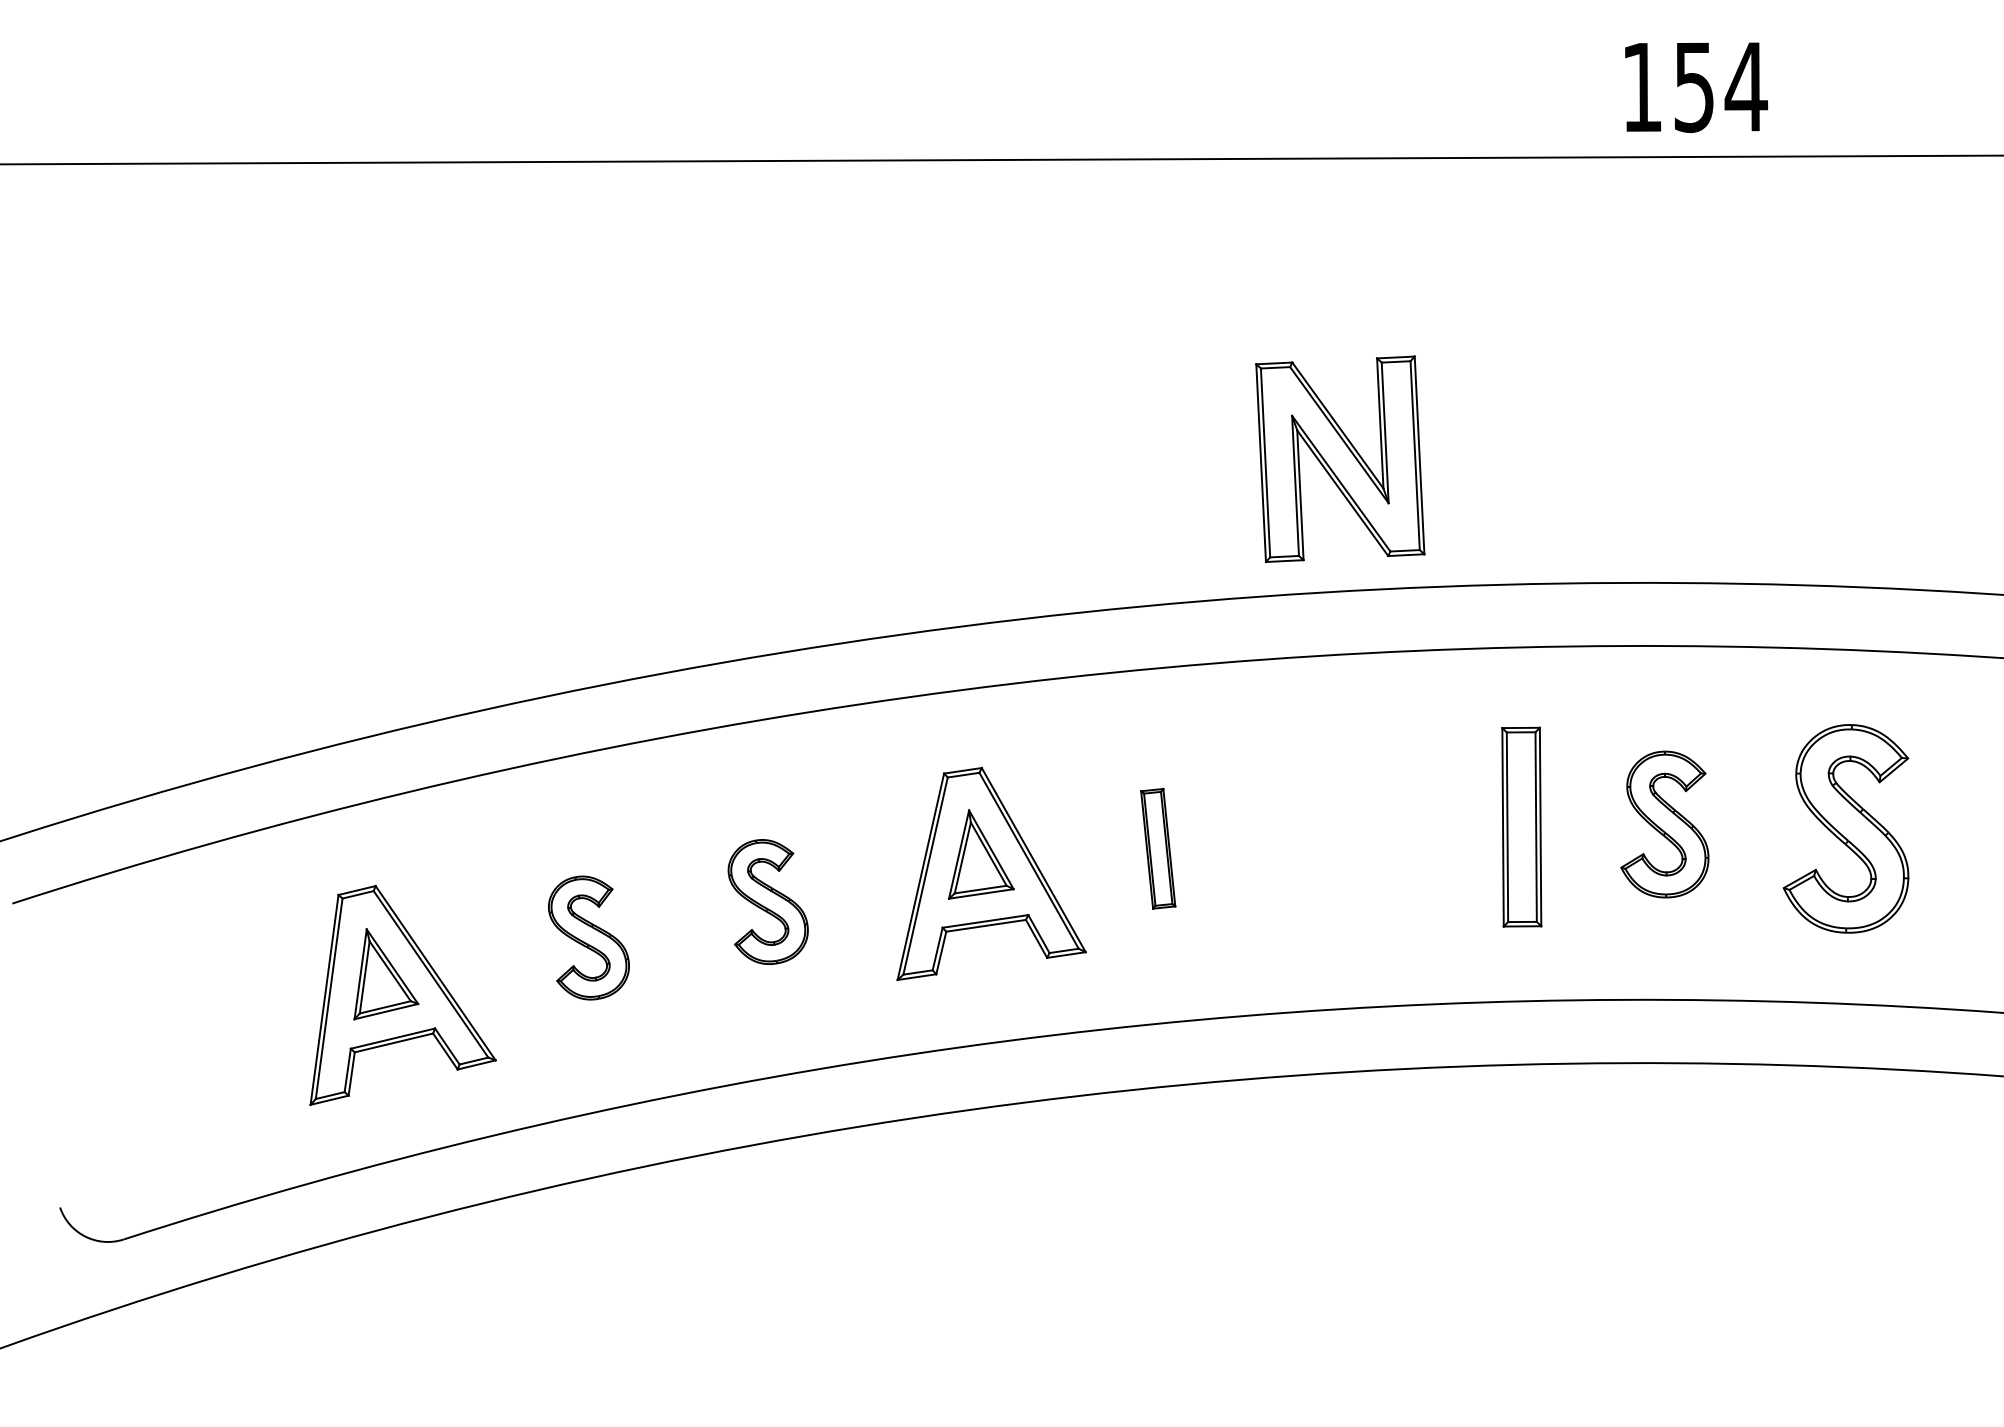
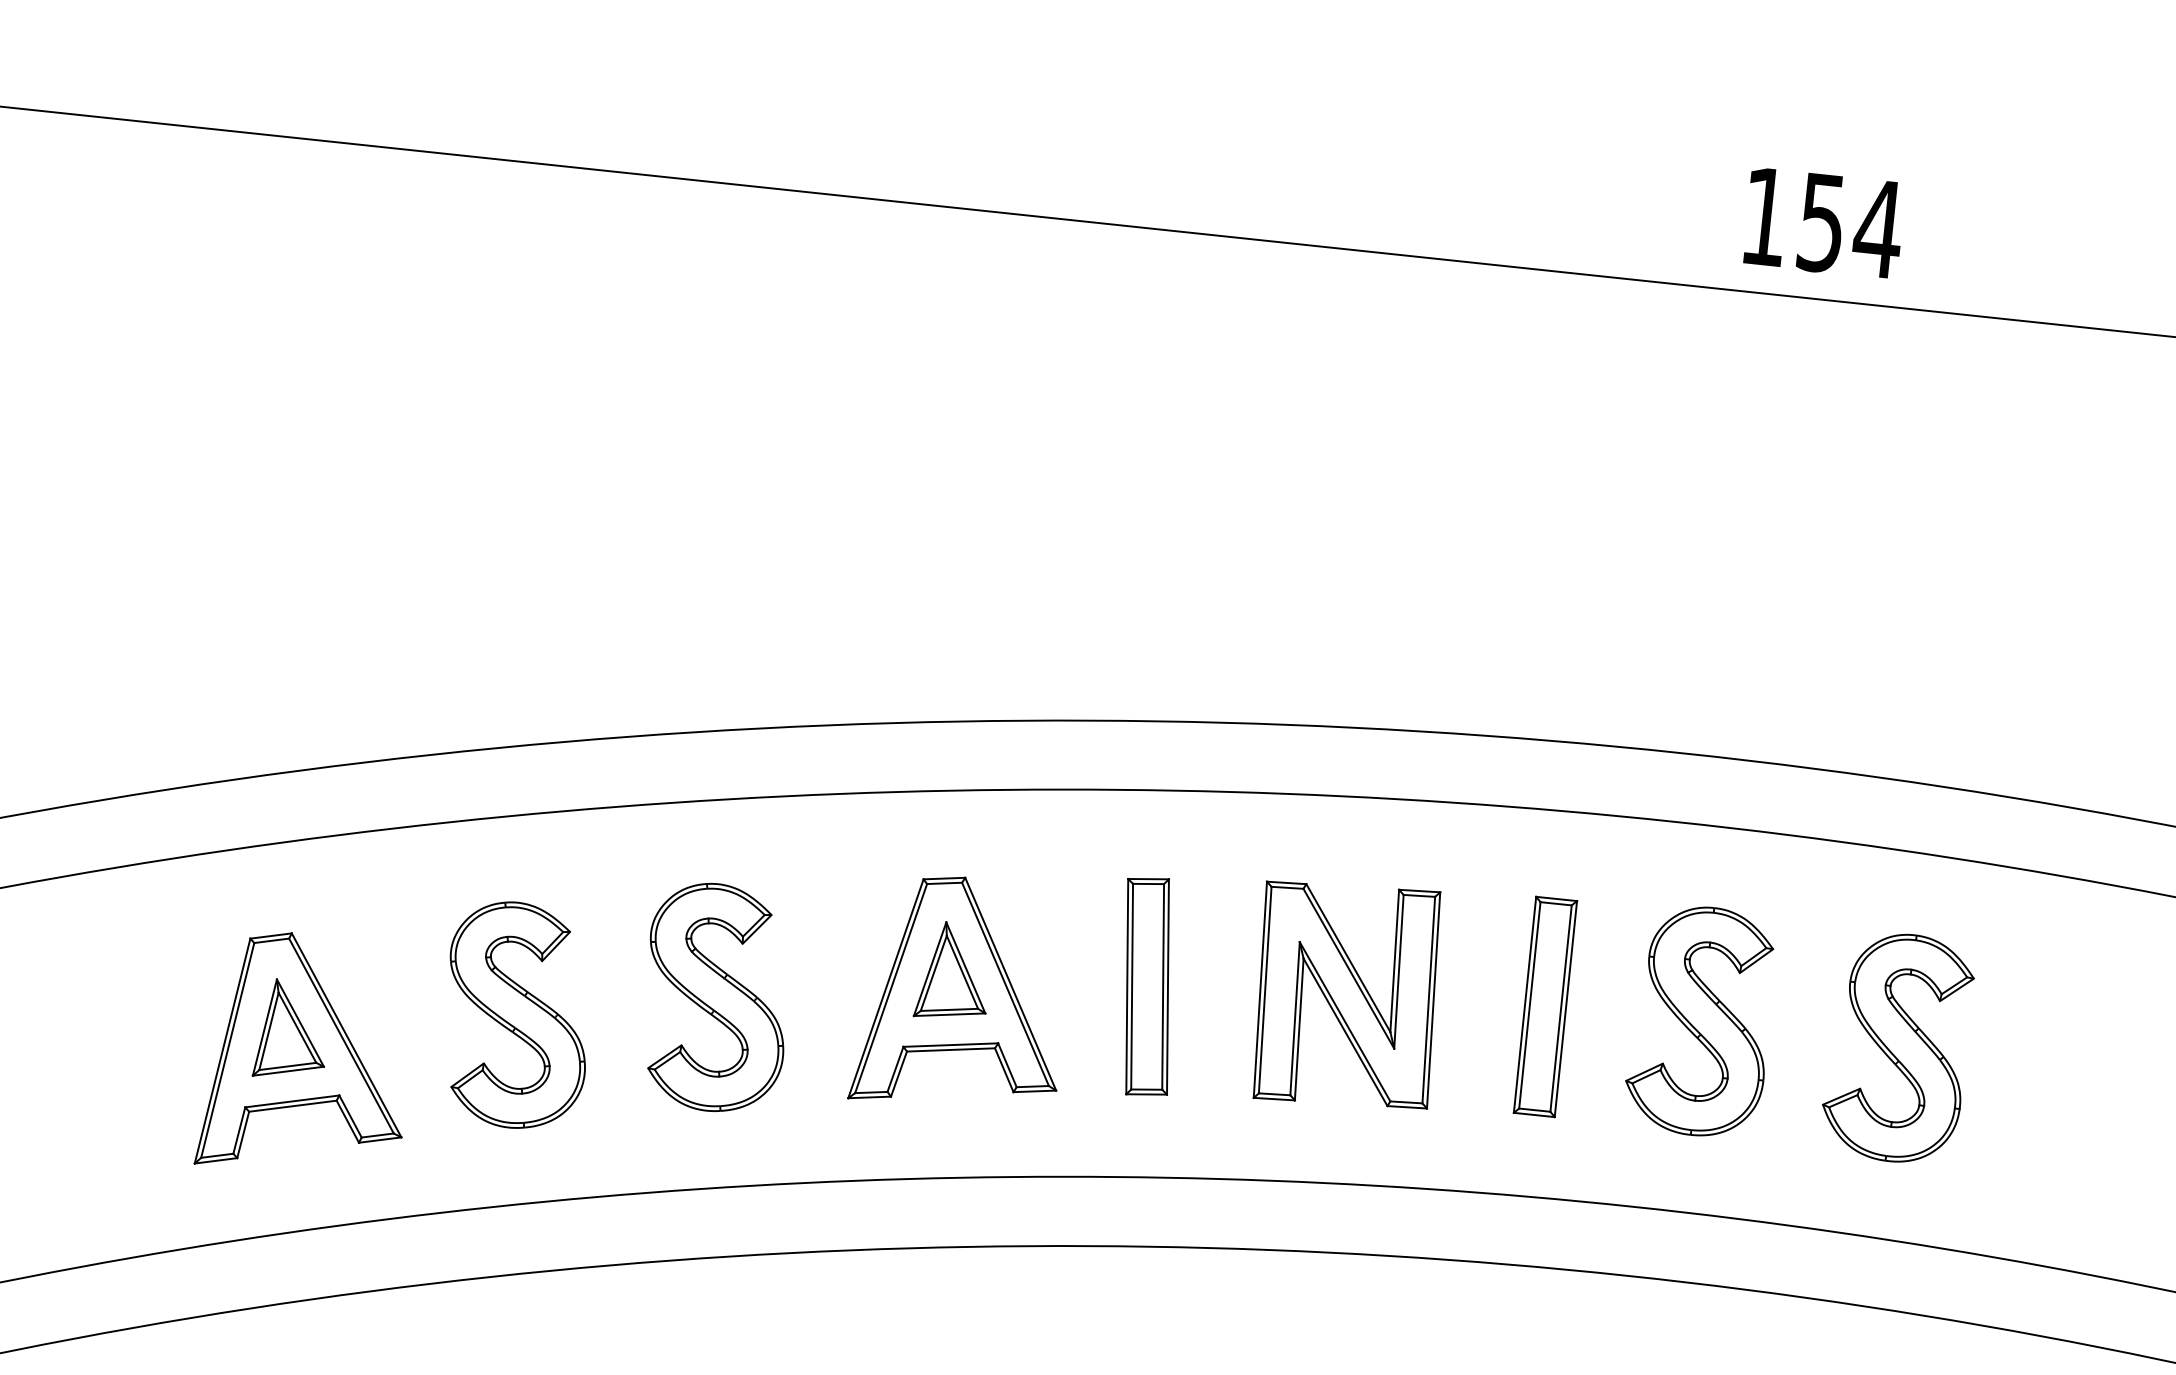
part: (1340, 458) -> (1347, 994), moved
part: (1664, 824) -> (1700, 1021), size x1.43
part: (1157, 848) -> (1146, 986), size x1.67
part: (768, 901) -> (717, 997), size x1.67
part: (588, 937) -> (517, 1014), size x1.67

